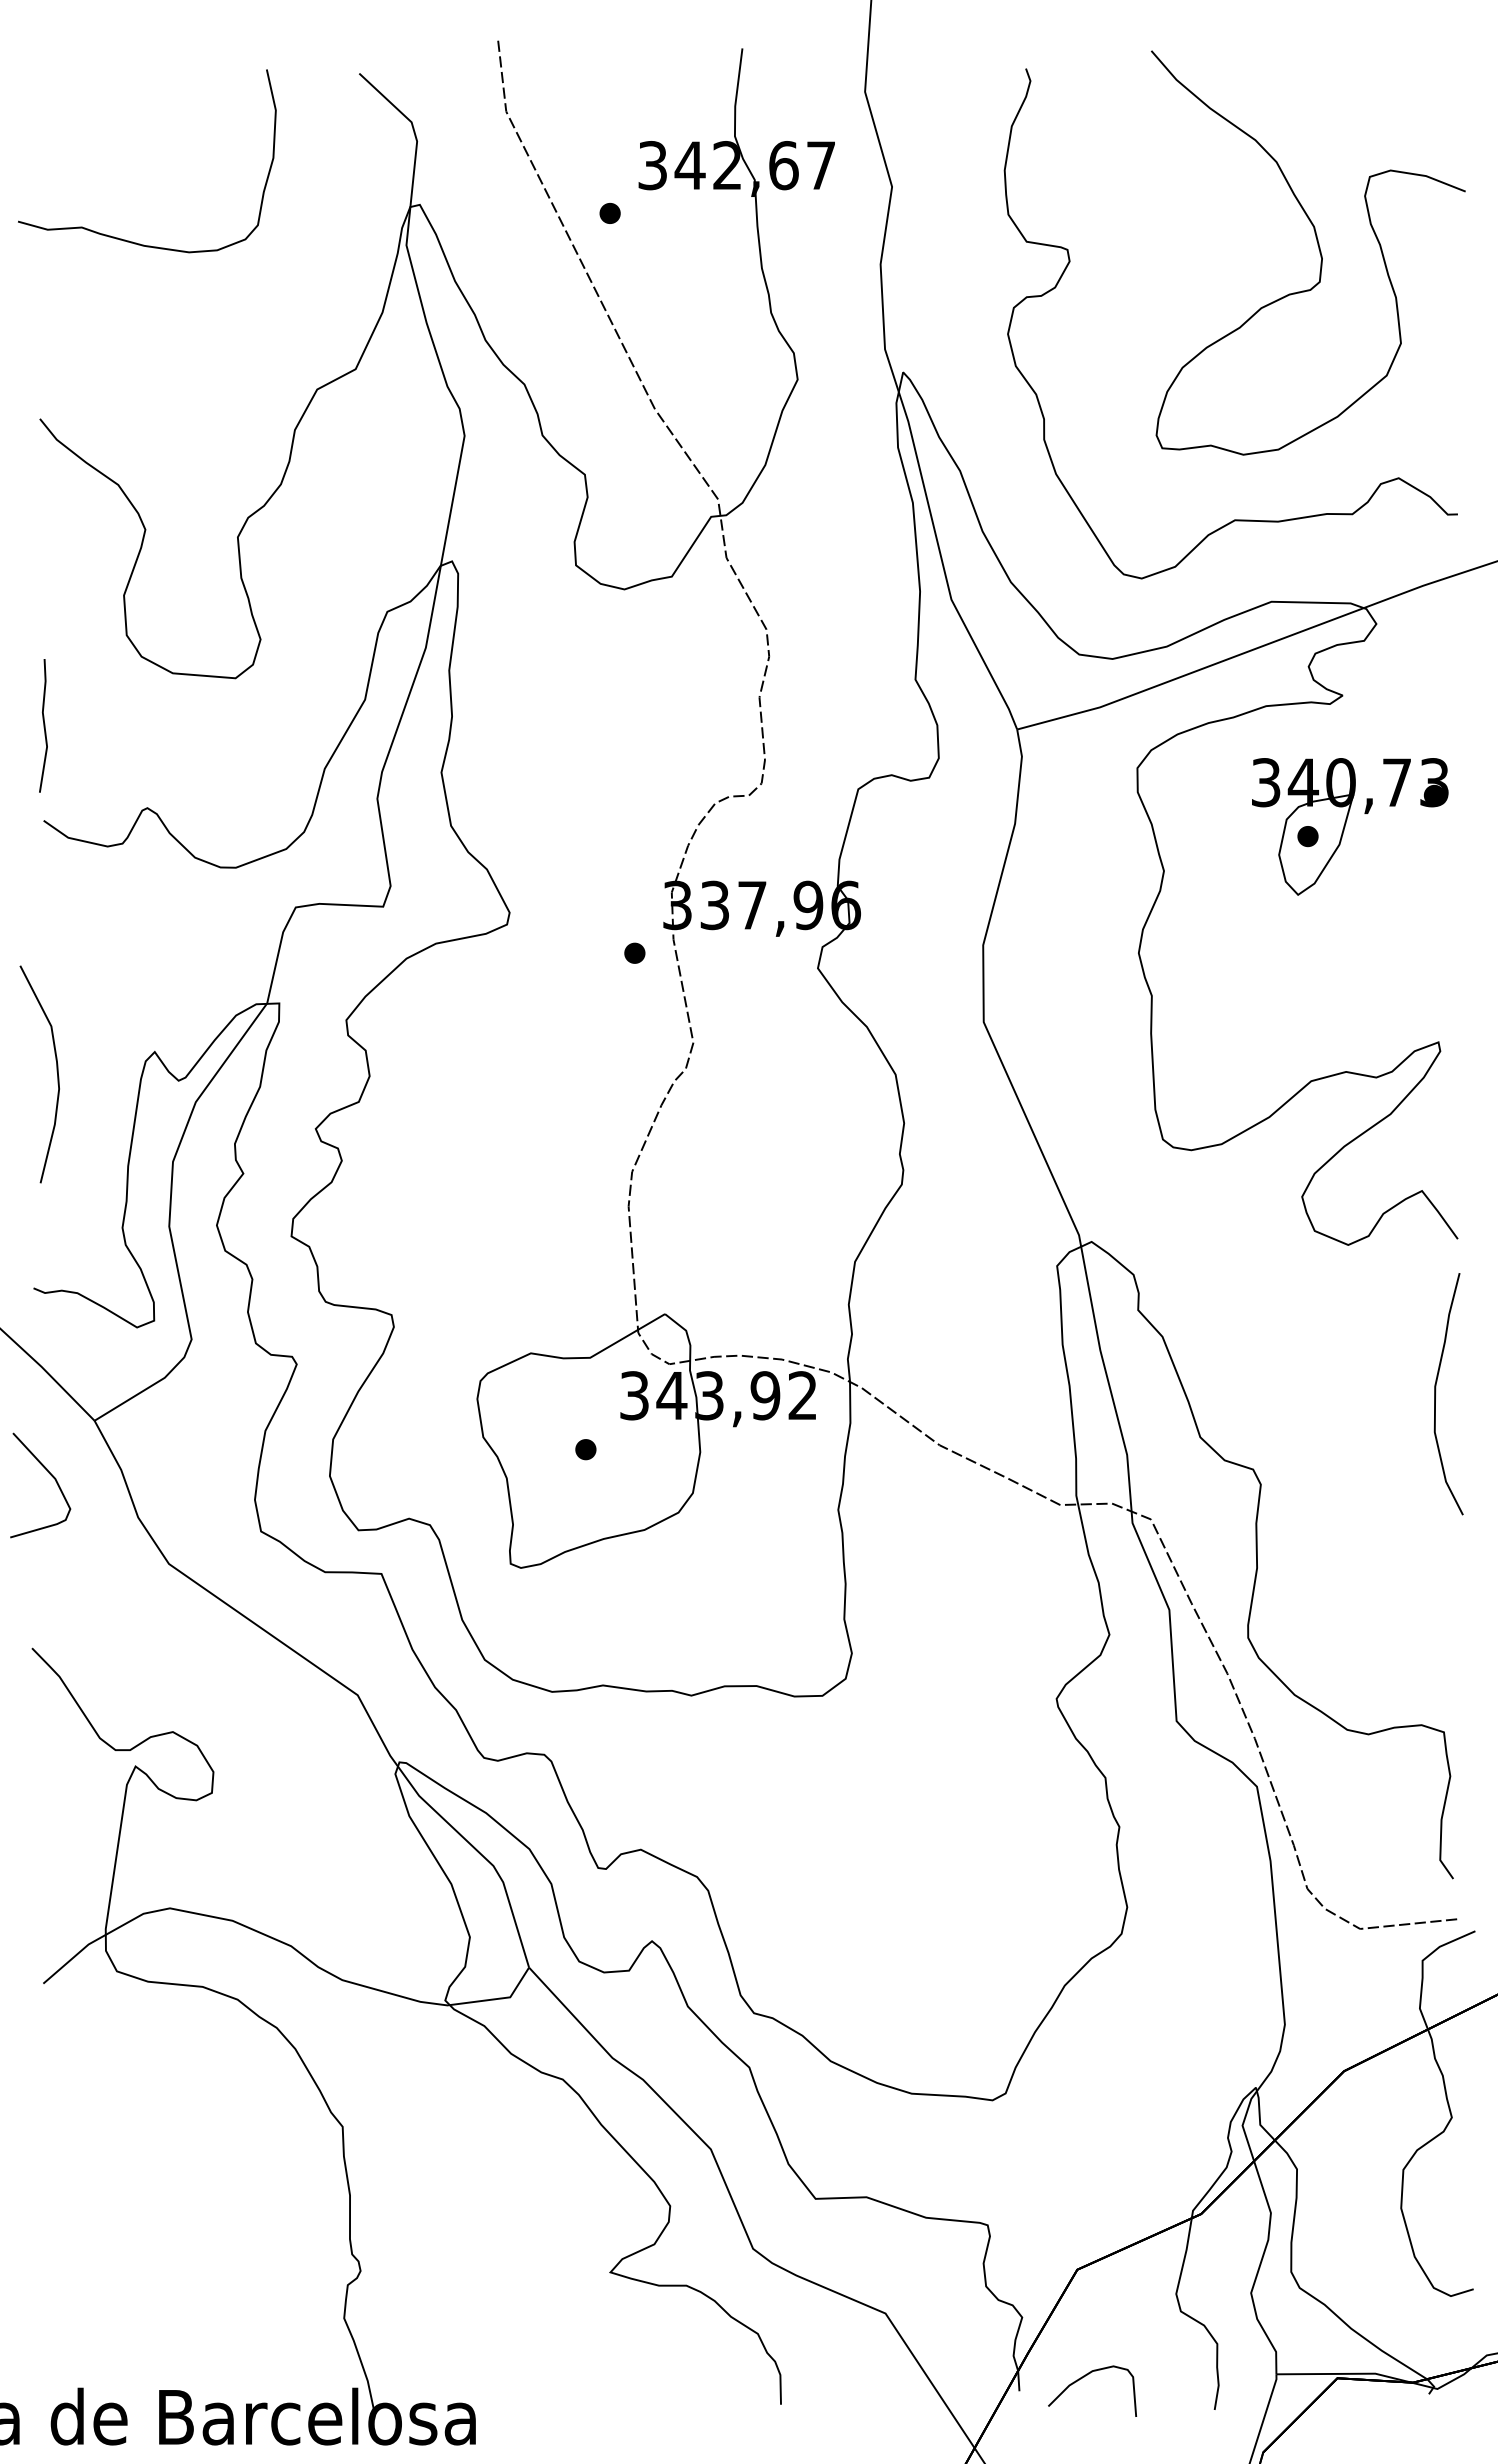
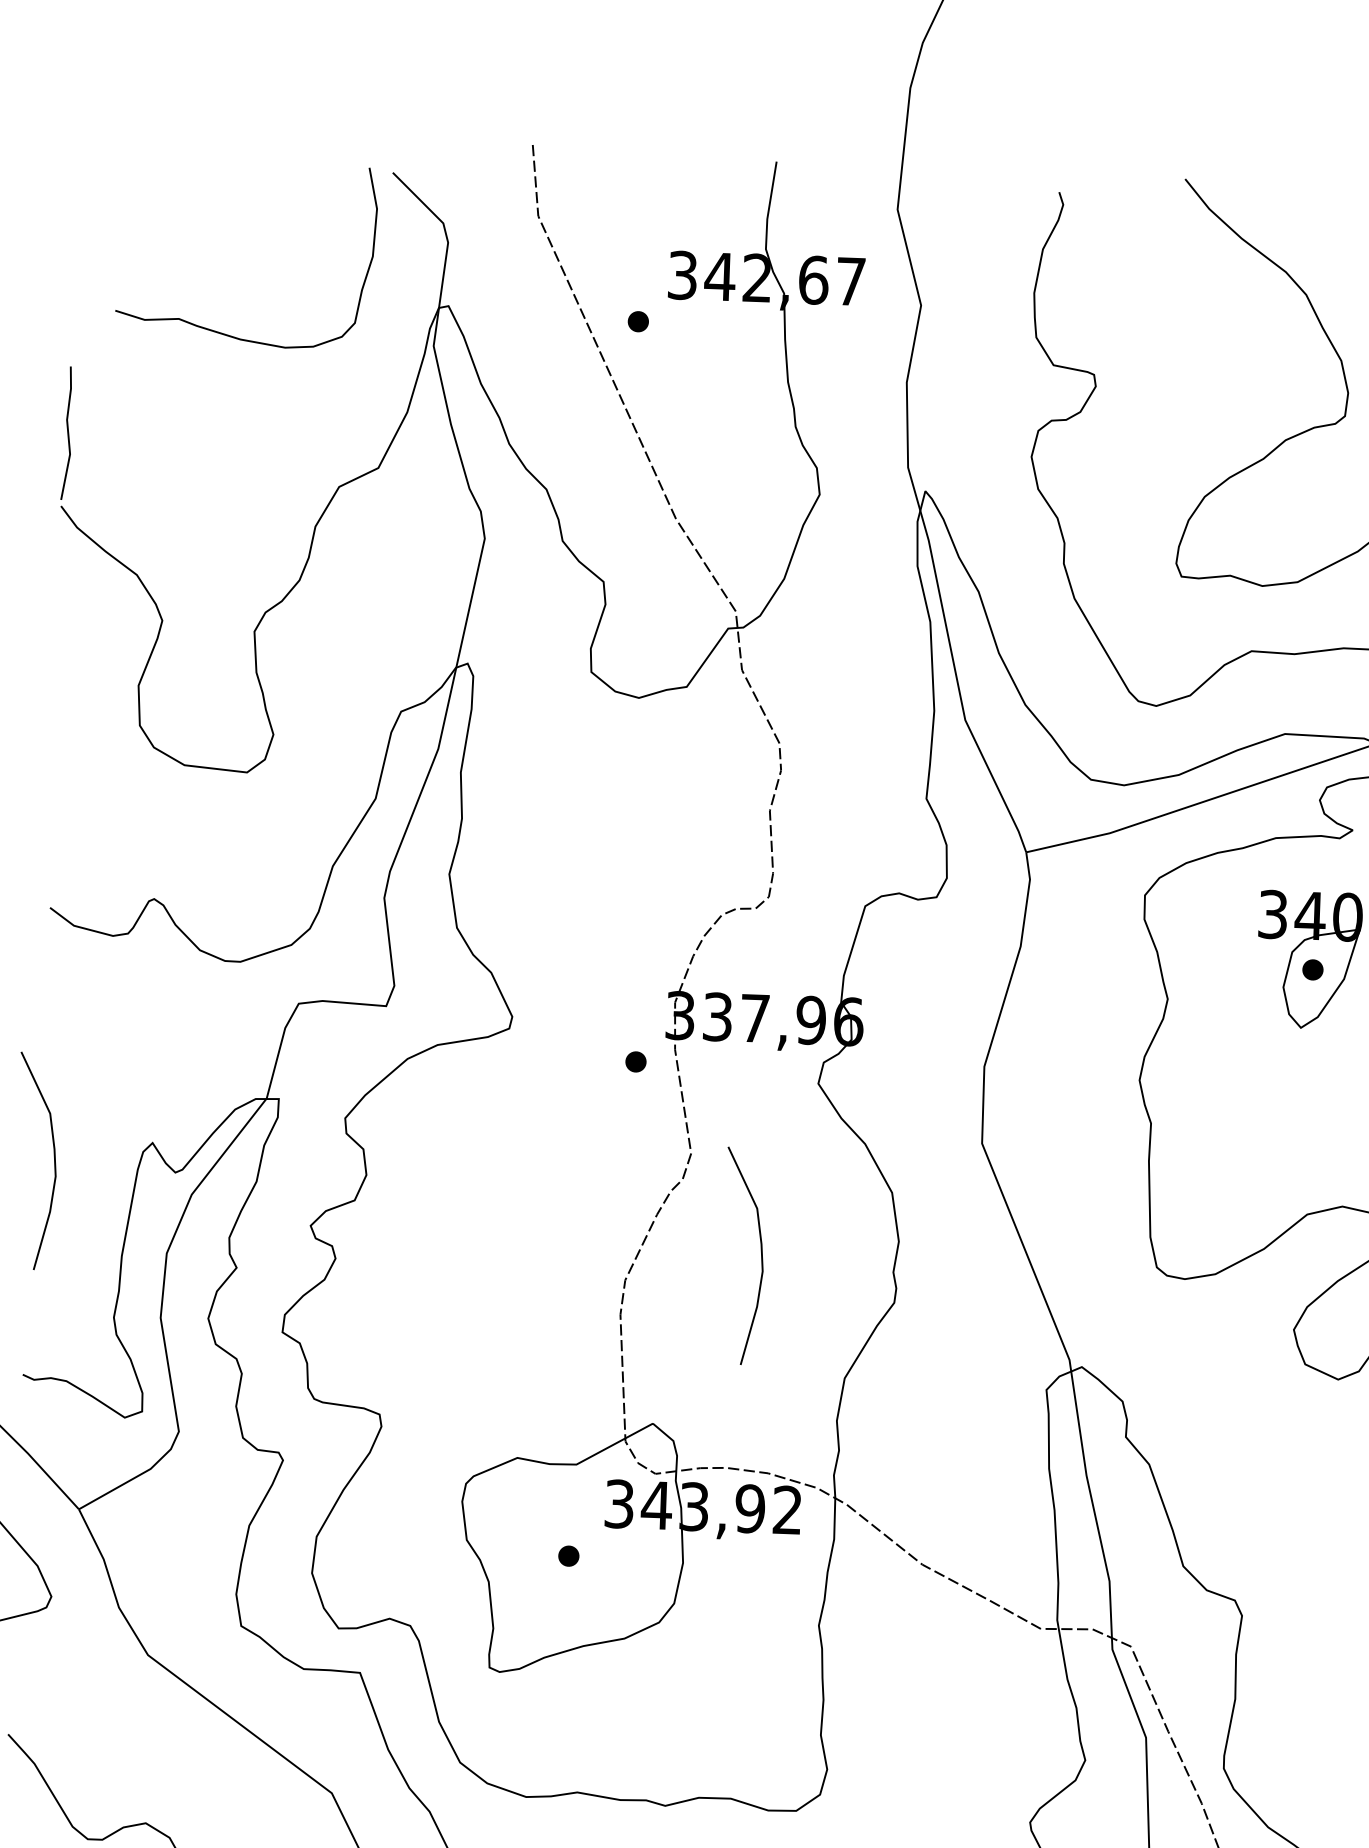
curve: (129, 240) -> (226, 333), moved
line: (43, 725) -> (67, 432), moved
curve: (766, 1140) -> (760, 1253), added

